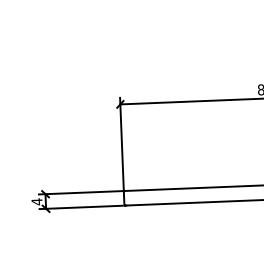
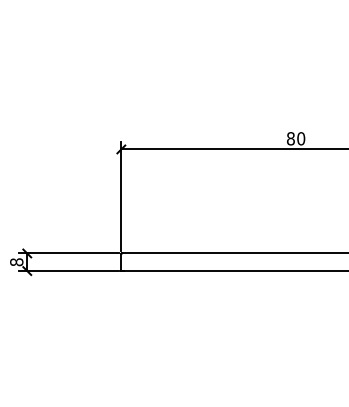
text: (36, 202) -> (16, 262), 4 -> 8

